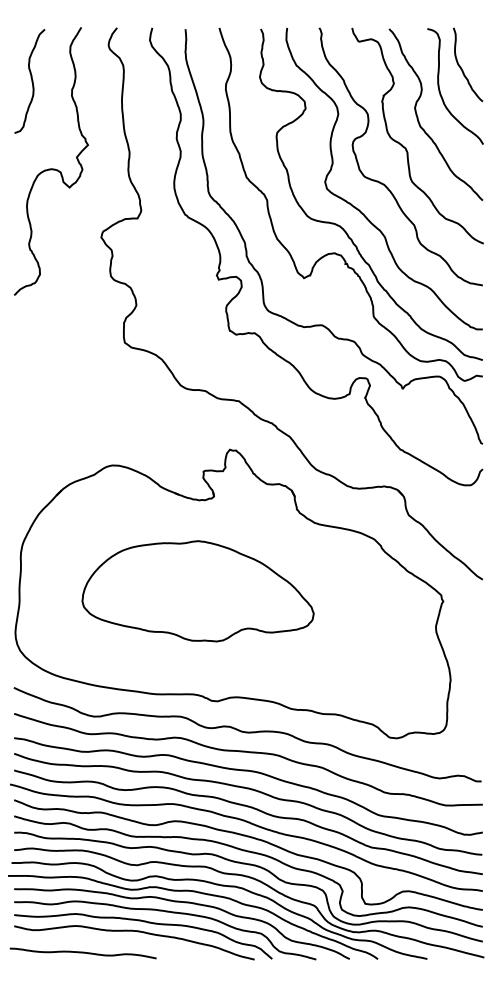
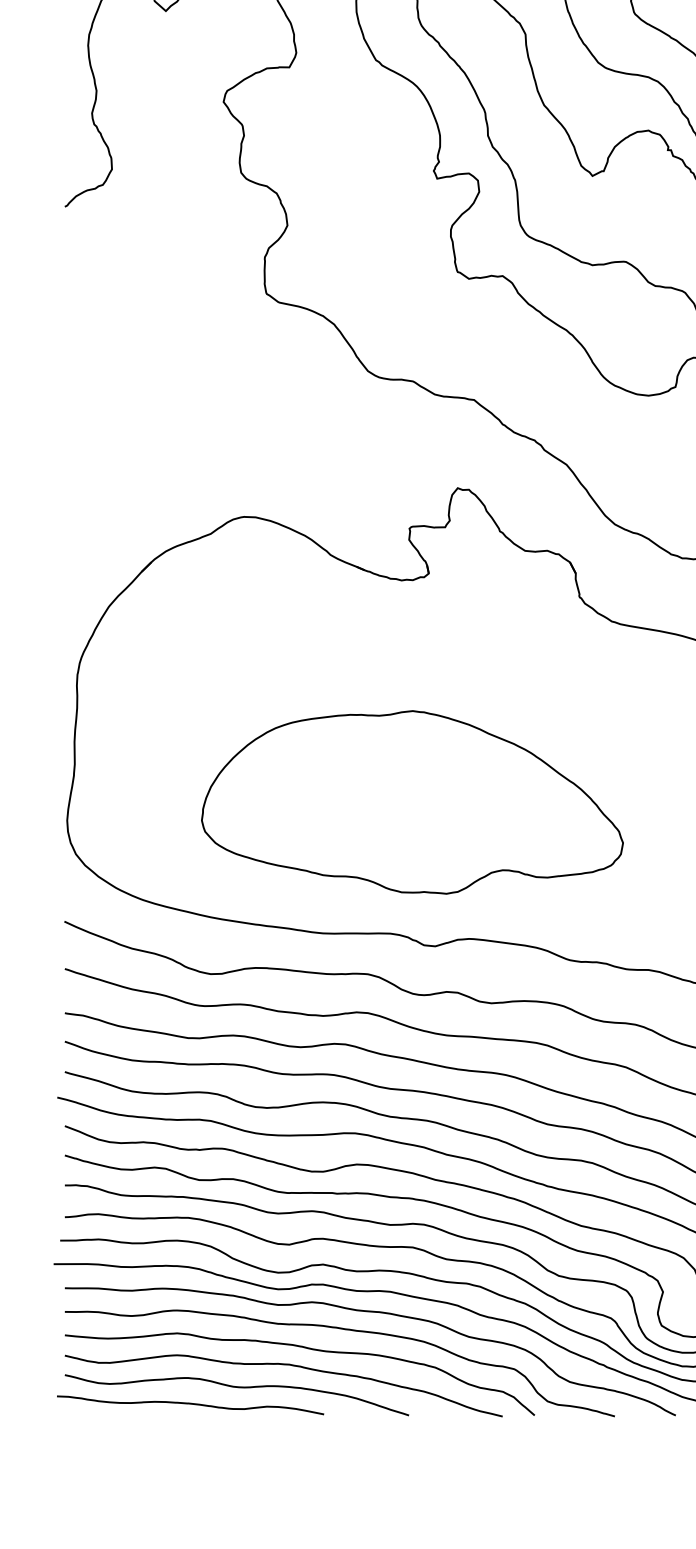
part: (197, 591) -> (411, 802), moved
curve: (108, 944) -> (236, 1388), added

